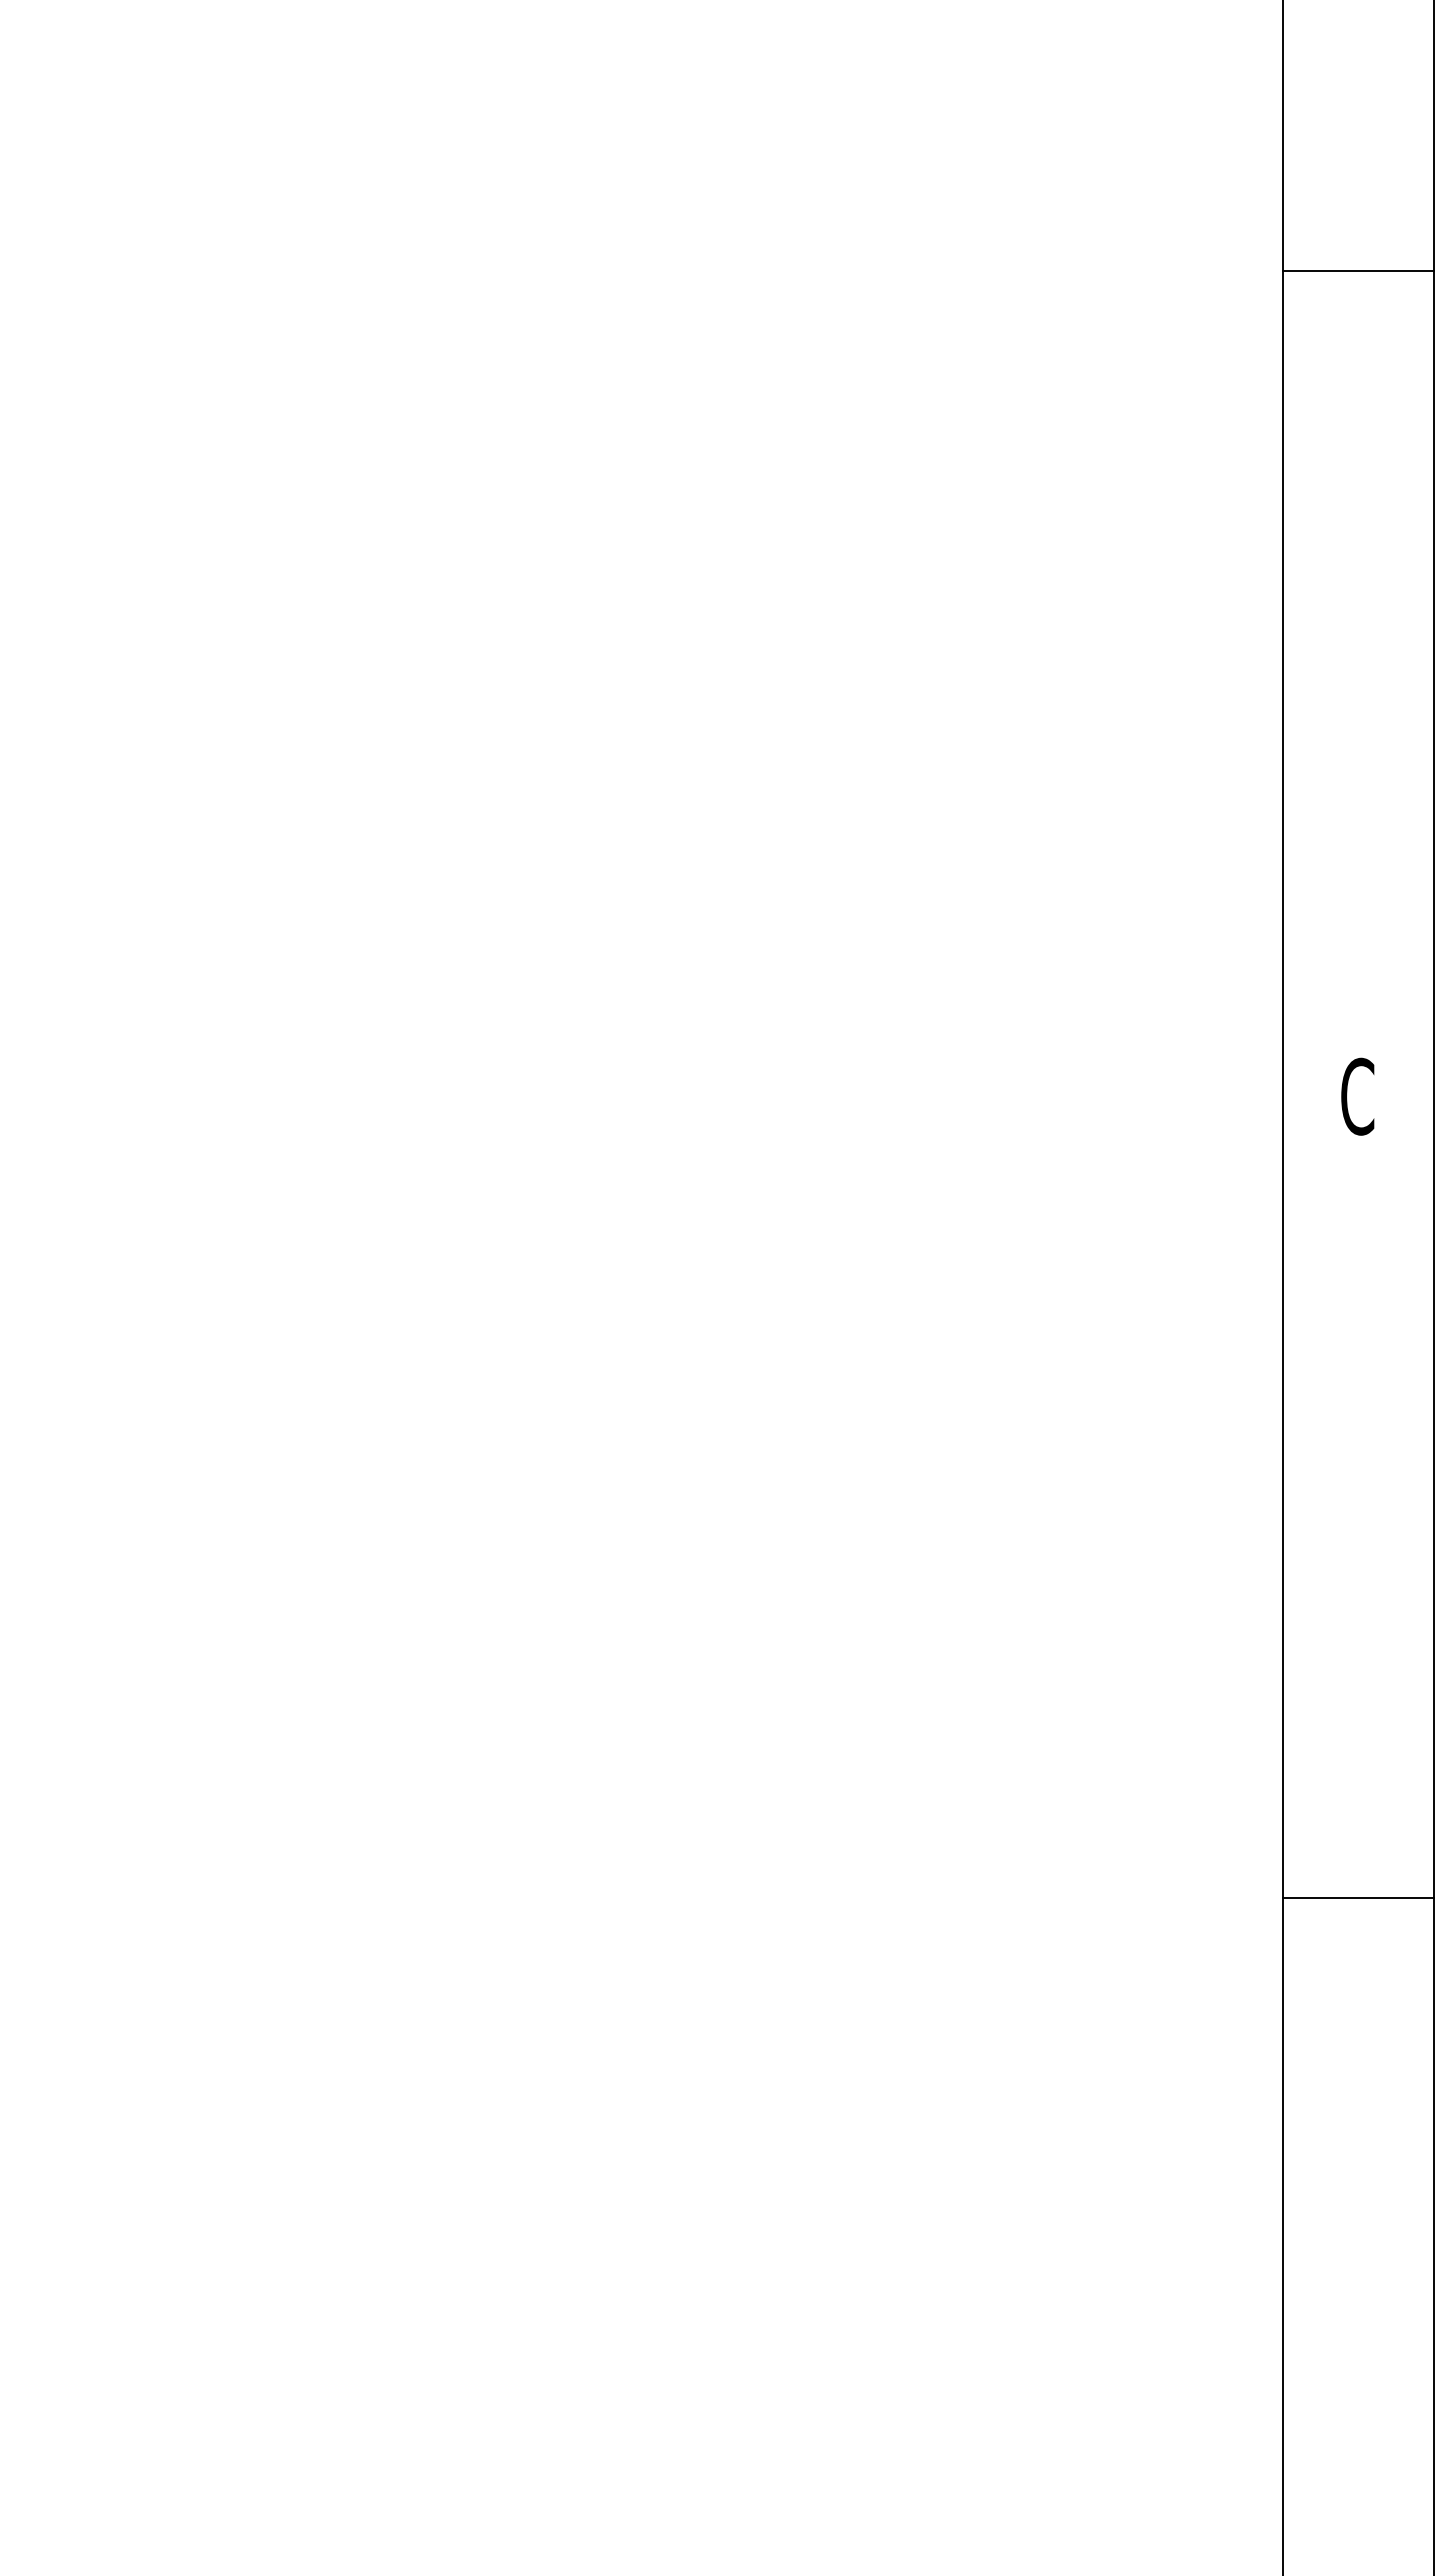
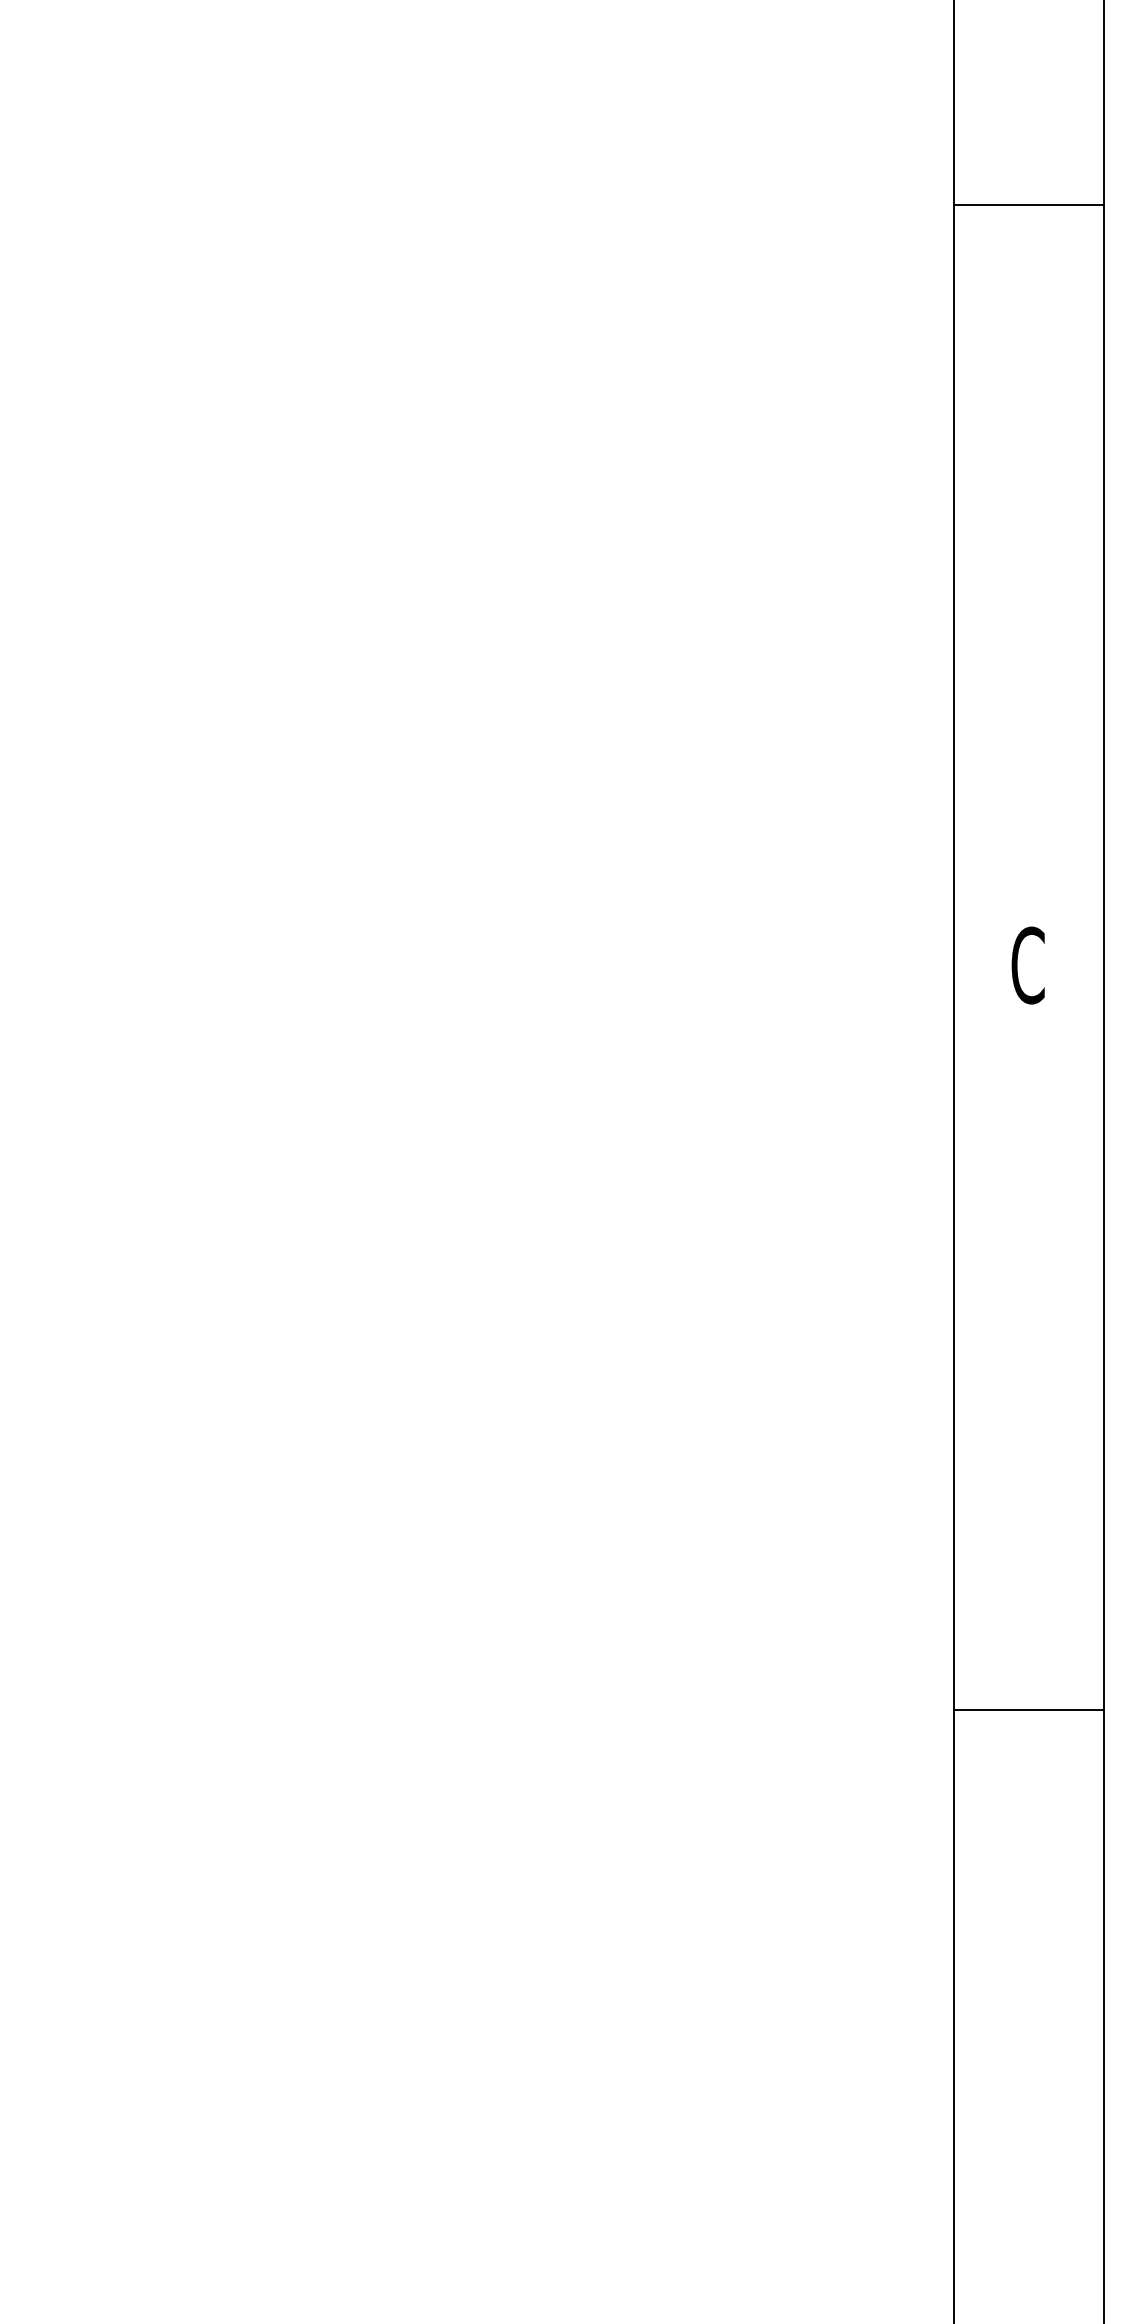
line: (1358, 271) -> (1028, 205), moved
line: (1358, 1897) -> (1028, 1709), moved

